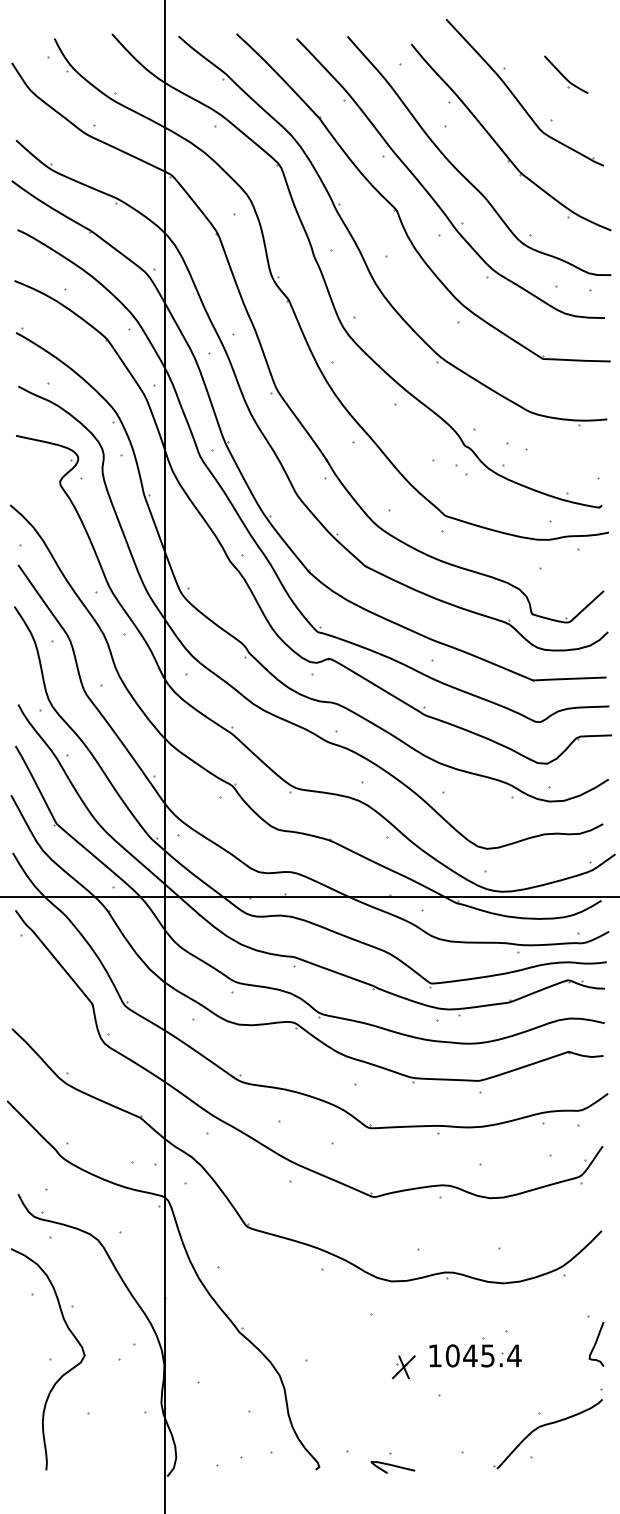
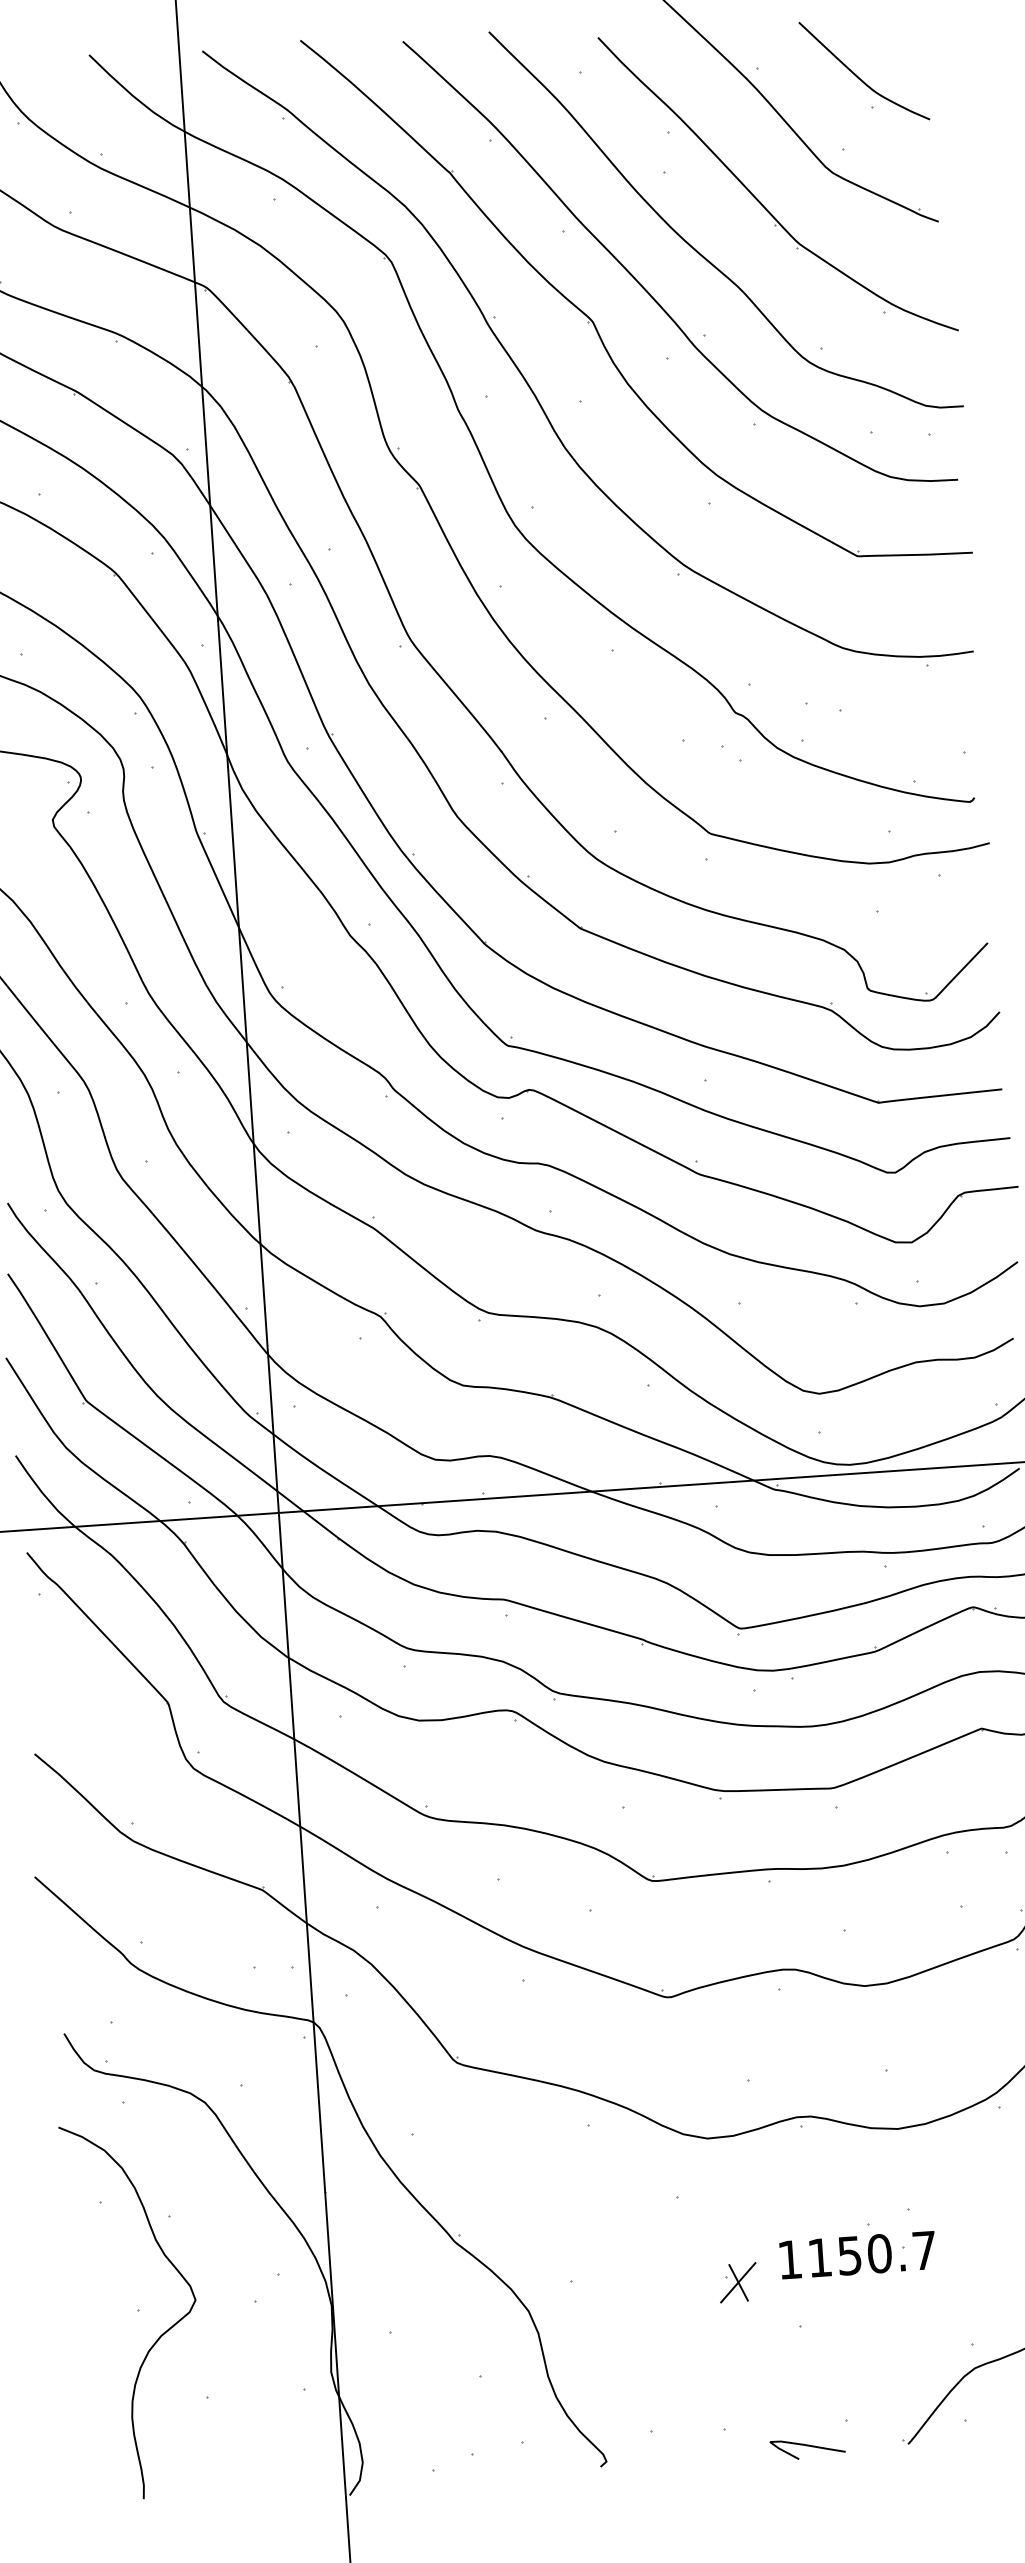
part: (566, 74) -> (864, 71), size x1.67
text: (483, 1355) -> (872, 2253), 1045.4 -> 1150.7
curve: (392, 1466) -> (806, 2447), moved

